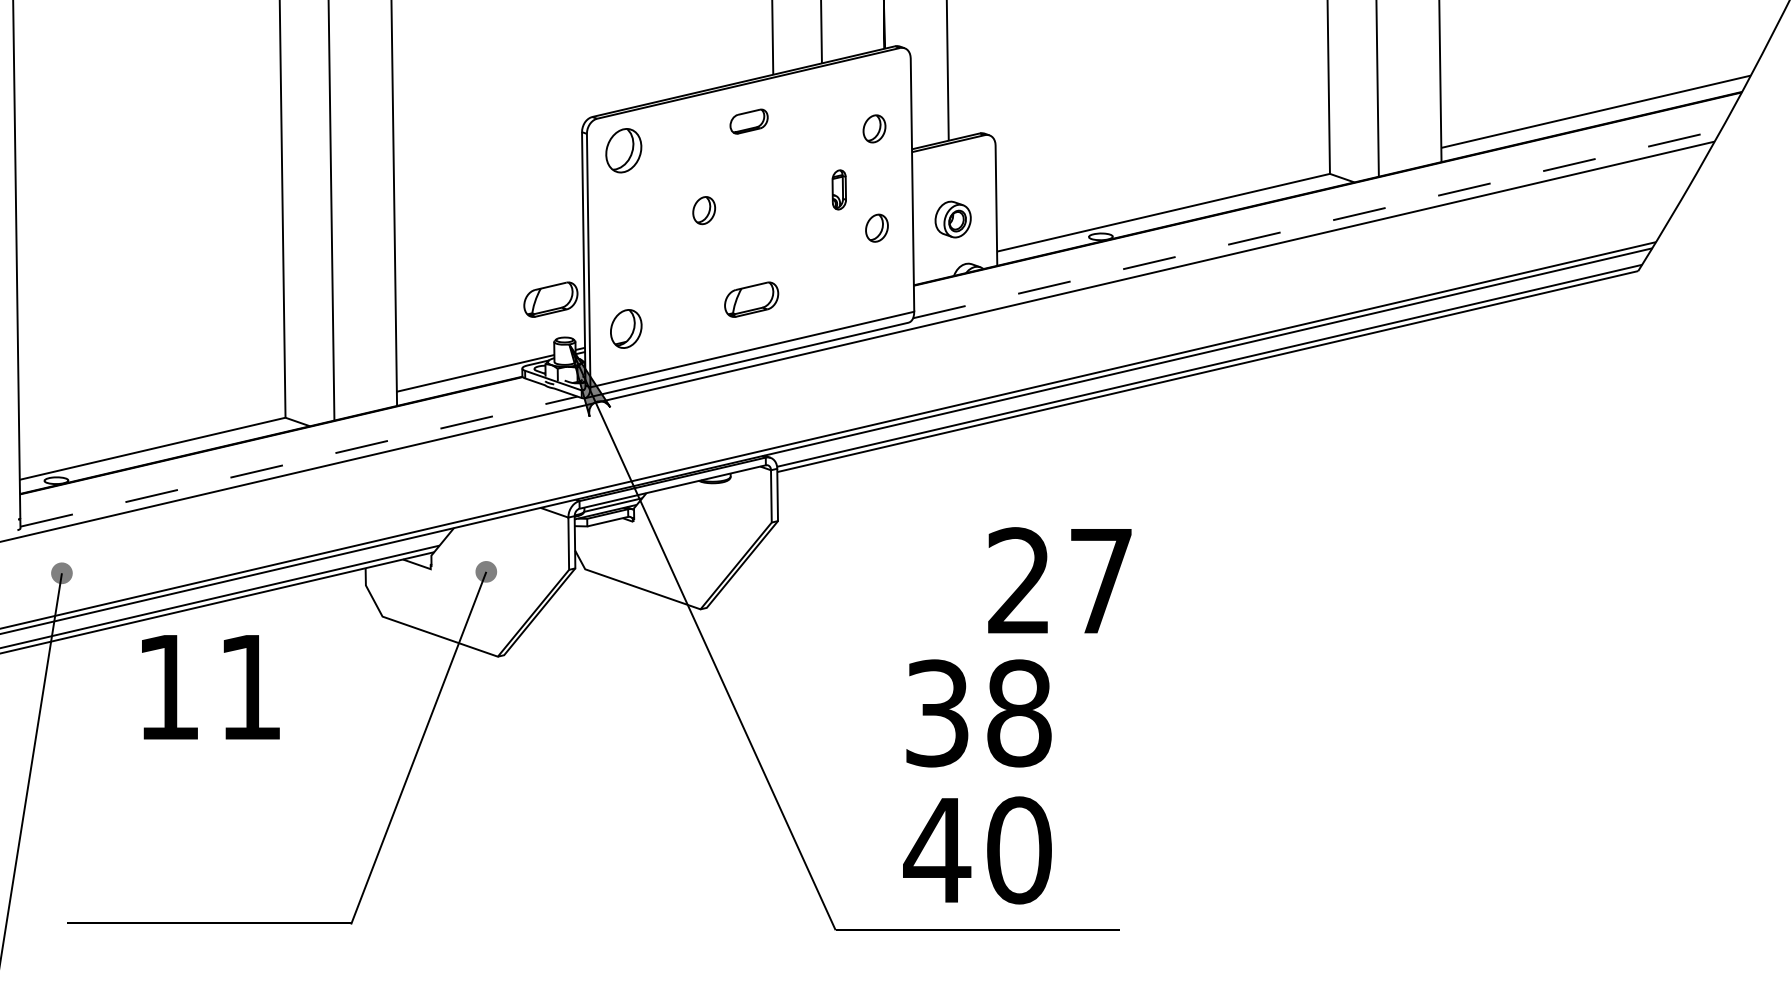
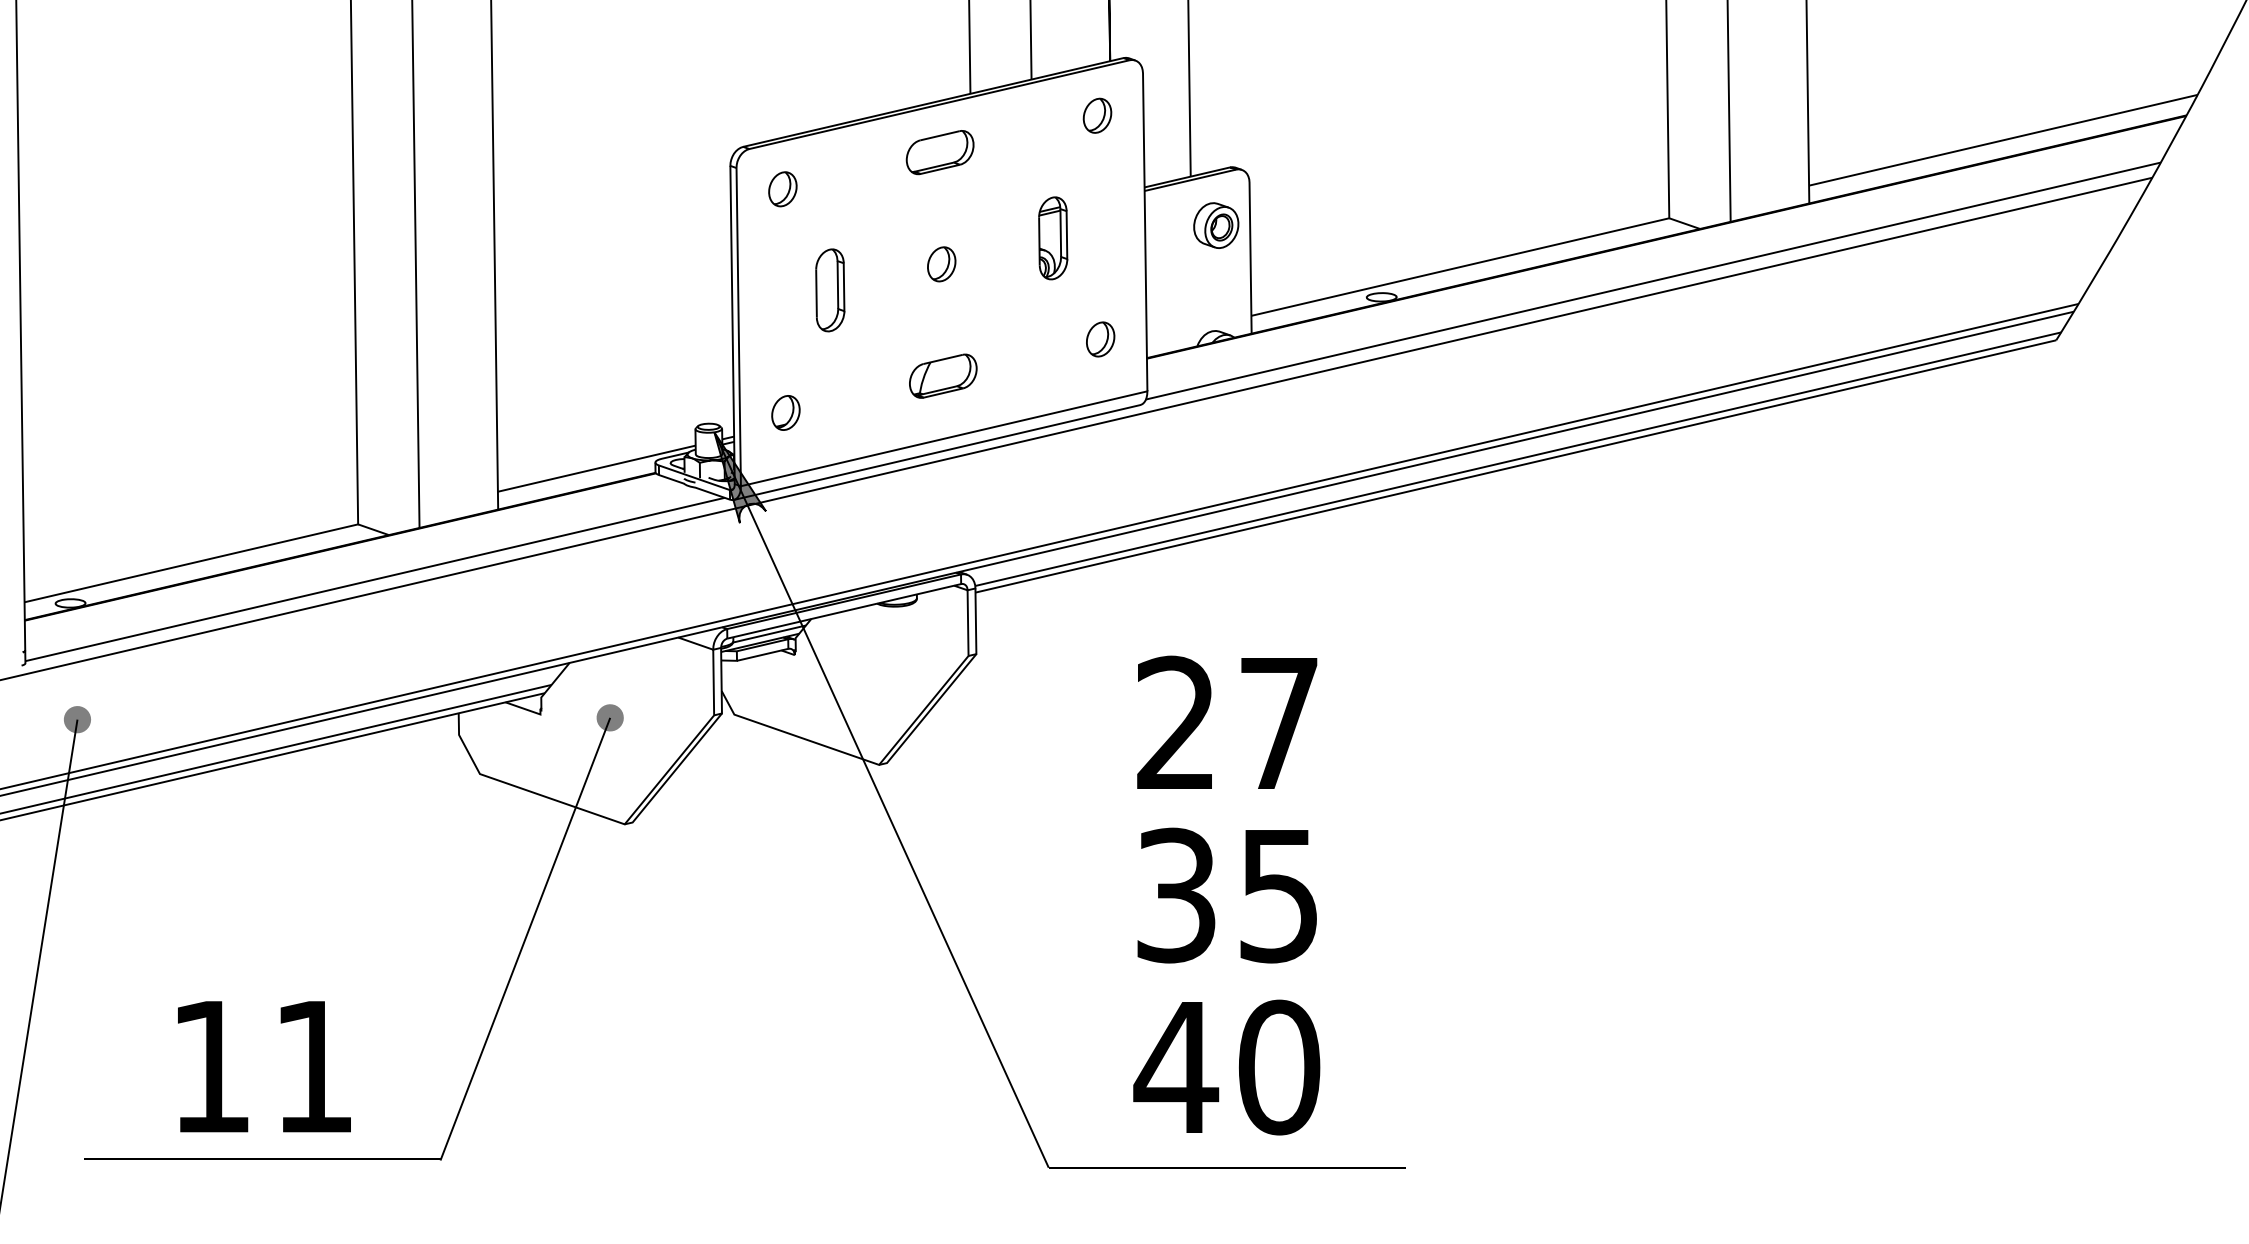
part: (748, 121) -> (939, 152), size x1.43
part: (874, 128) -> (1097, 115), moved
part: (623, 150) -> (782, 189), size x0.62
part: (839, 190) -> (1053, 238), size x1.67
part: (704, 210) -> (941, 264), moved
part: (953, 219) -> (1216, 225), moved
line: (1317, 223) -> (1653, 280), dashed -> solid
part: (876, 228) -> (1100, 339), moved
part: (661, 231) -> (830, 290), added
part: (551, 299) -> (691, 375), removed
part: (625, 328) -> (785, 412), size x0.71
line: (299, 461) -> (375, 579), dashed -> solid
text: (1060, 579) -> (1227, 721), moved
text: (210, 687) -> (264, 1066), moved
text: (1019, 713) -> (1279, 895), 38 -> 35

